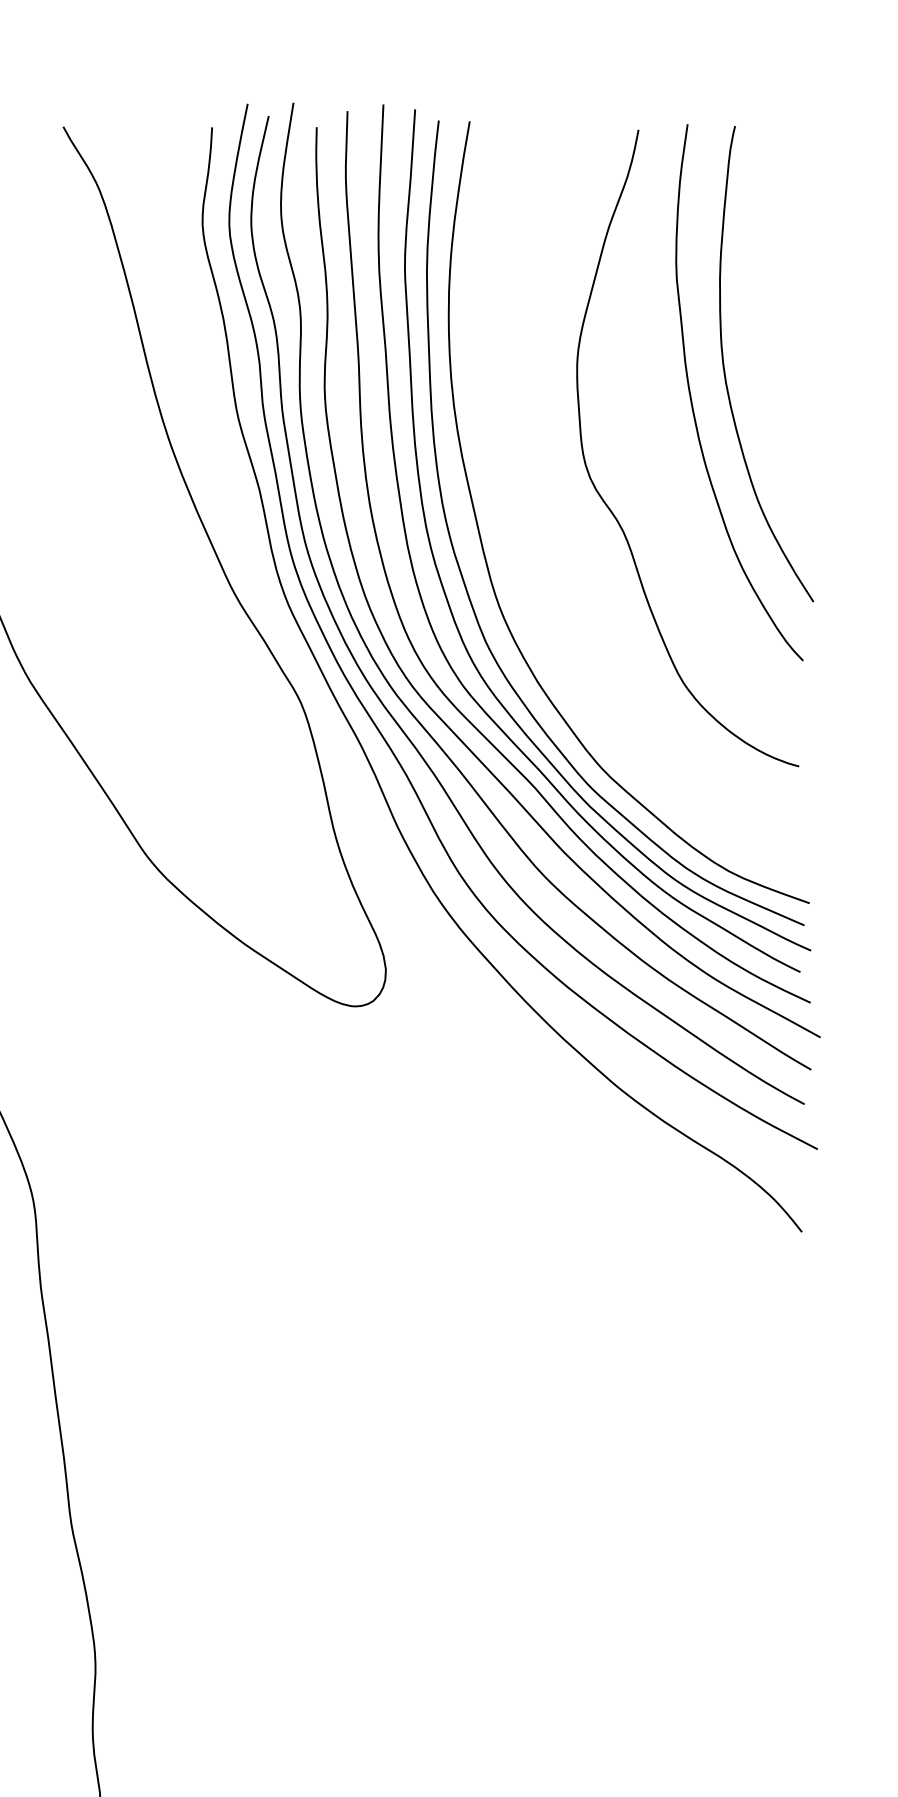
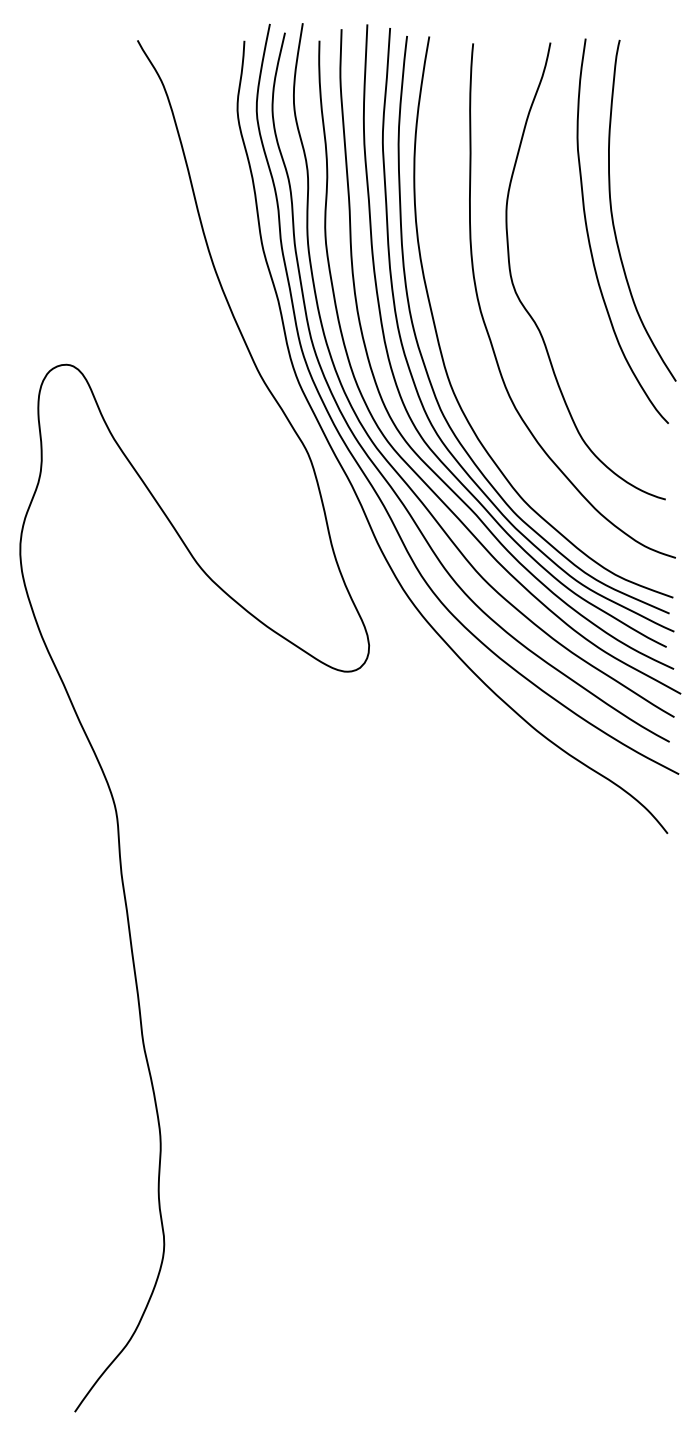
curve: (550, 528) -> (487, 328), added

